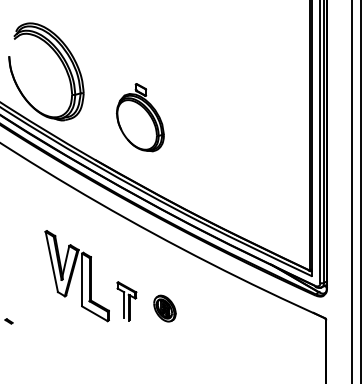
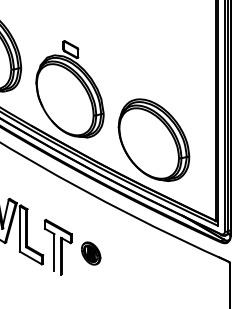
part: (140, 117) -> (70, 89), size x1.67
part: (237, 176) -> (153, 139), added
part: (126, 301) -> (58, 247), size x1.67

